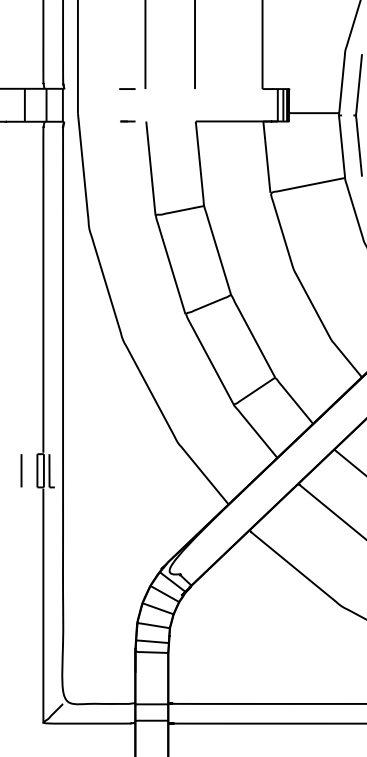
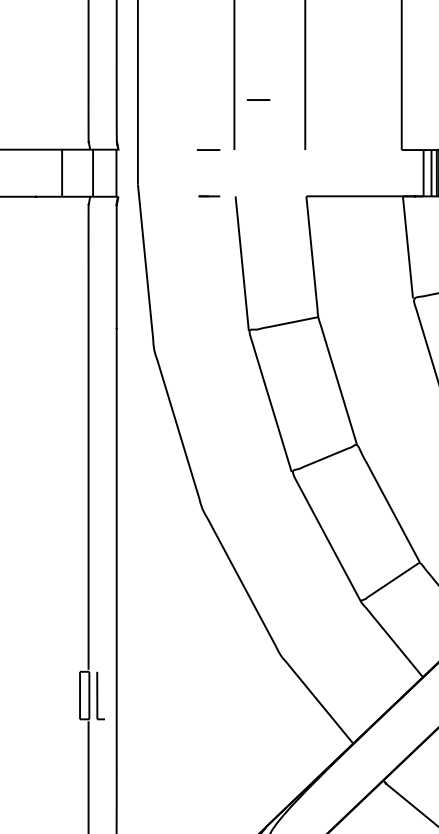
line: (162, 53) -> (258, 99), added
line: (21, 470) -> (57, 695), removed

